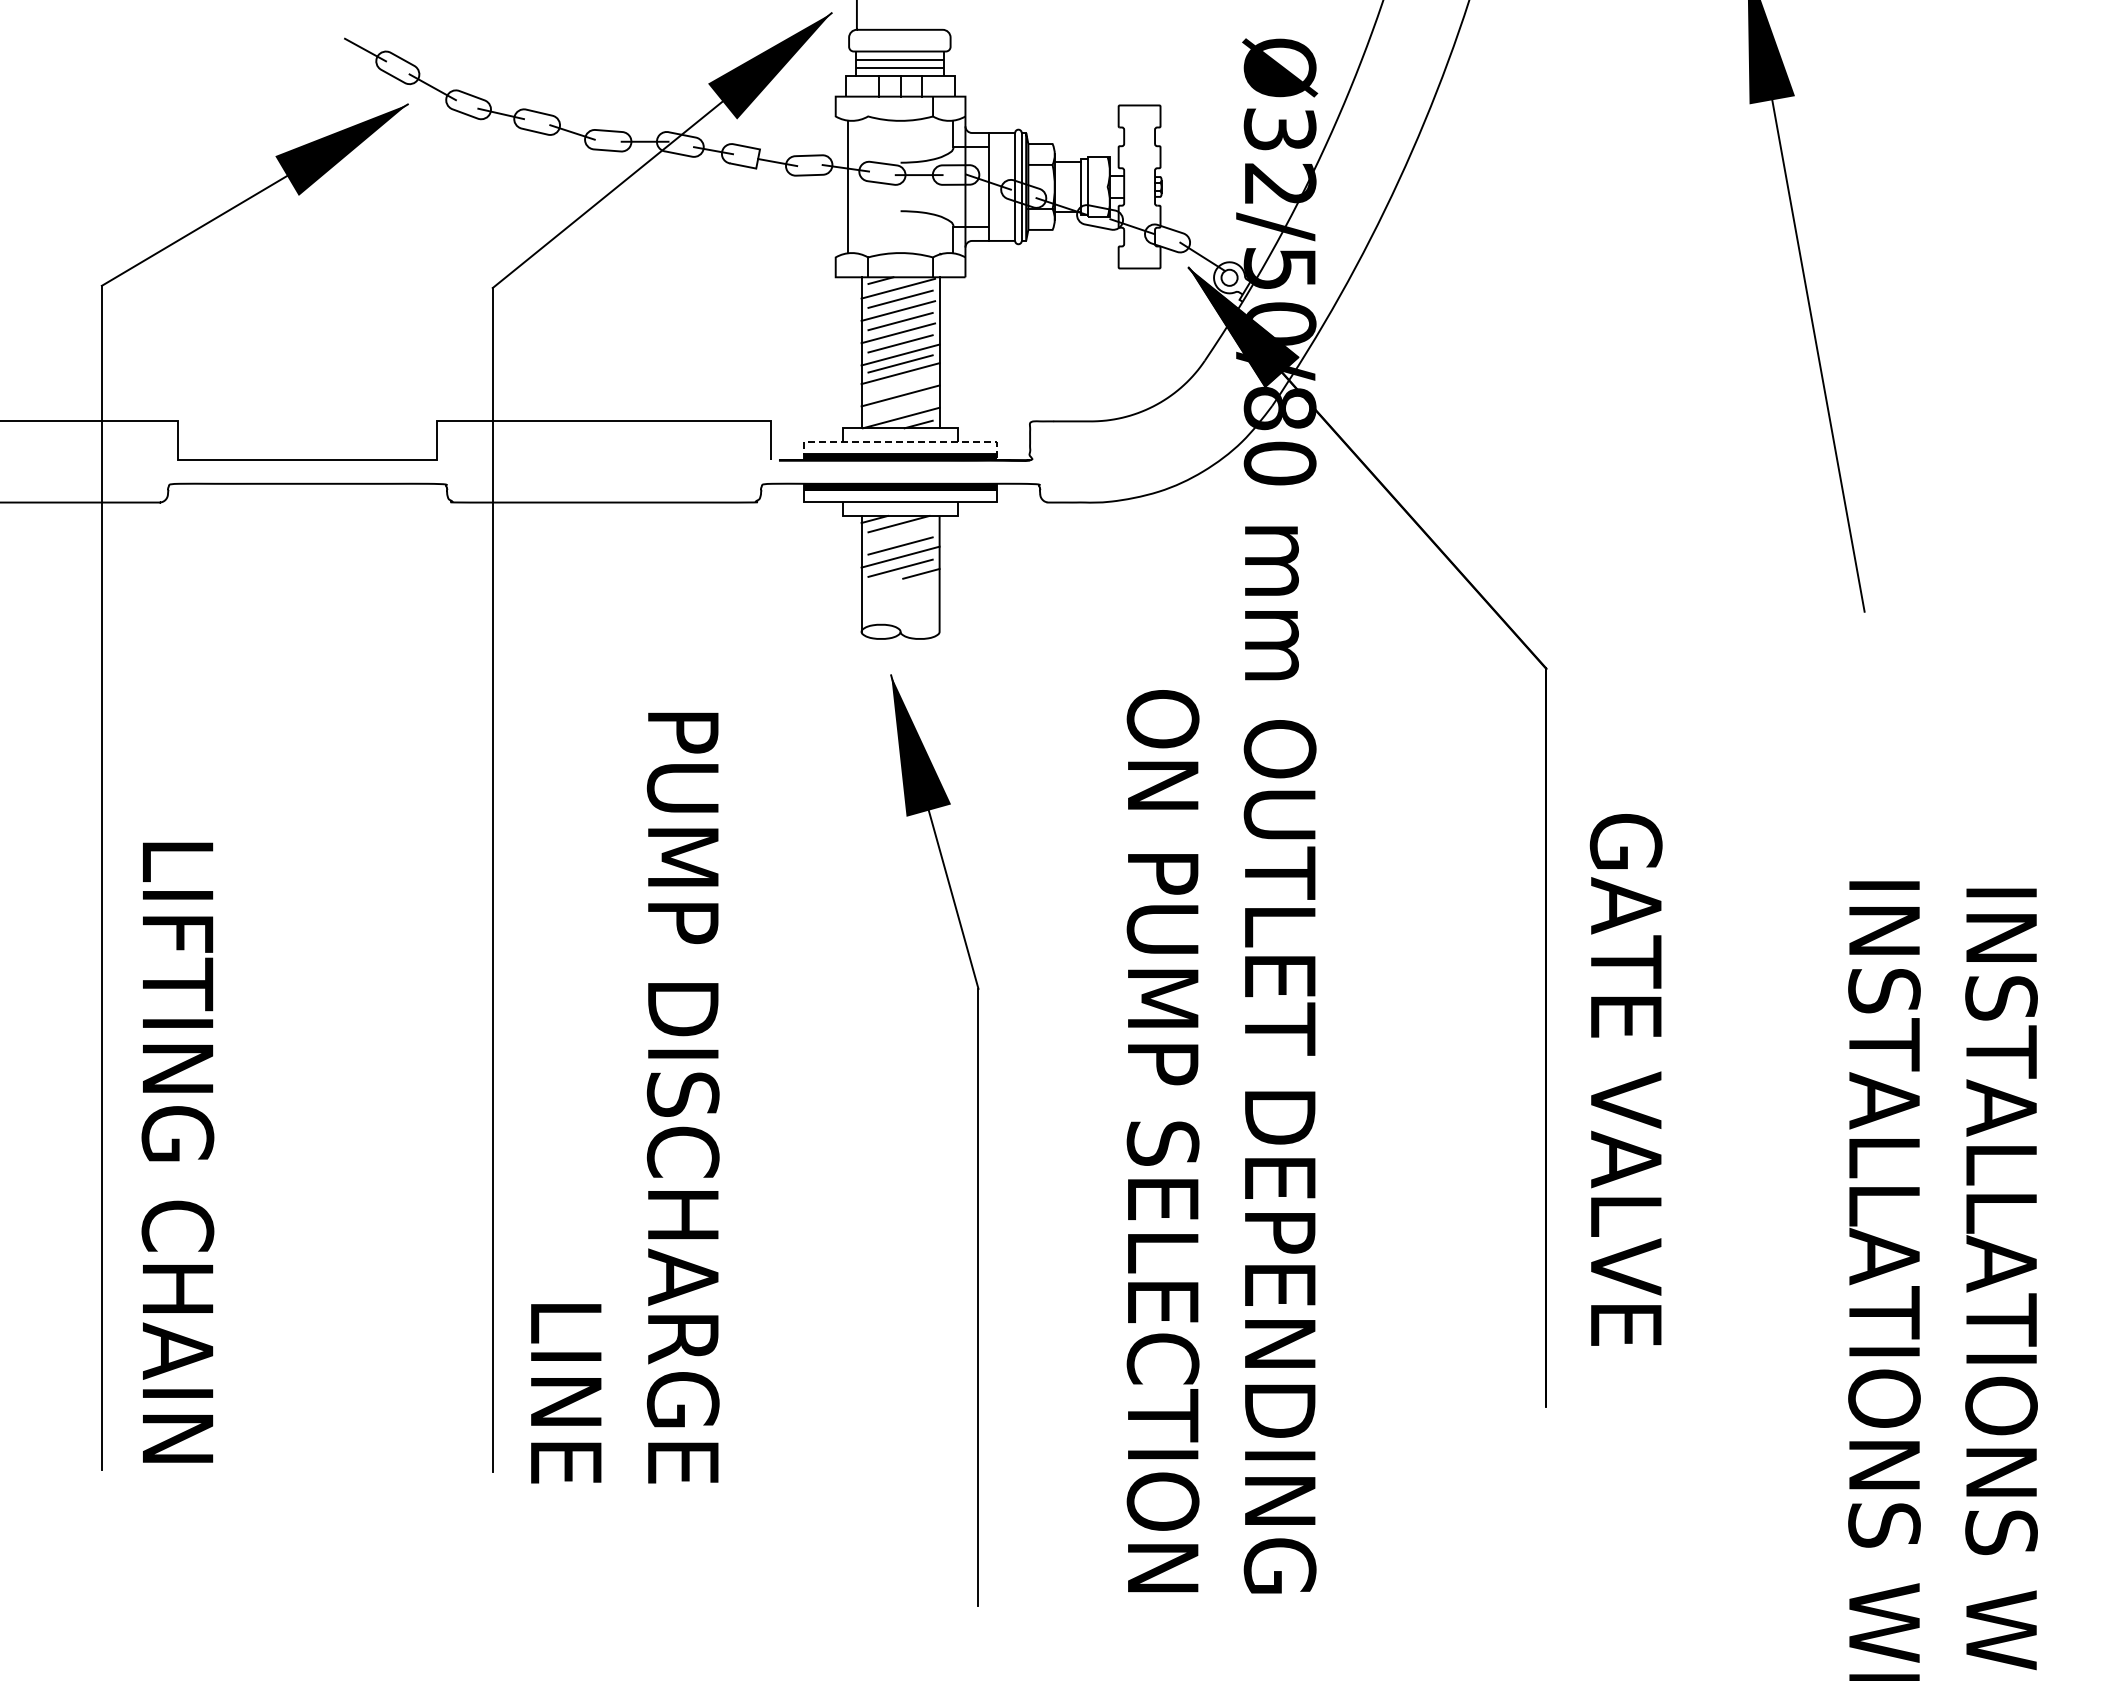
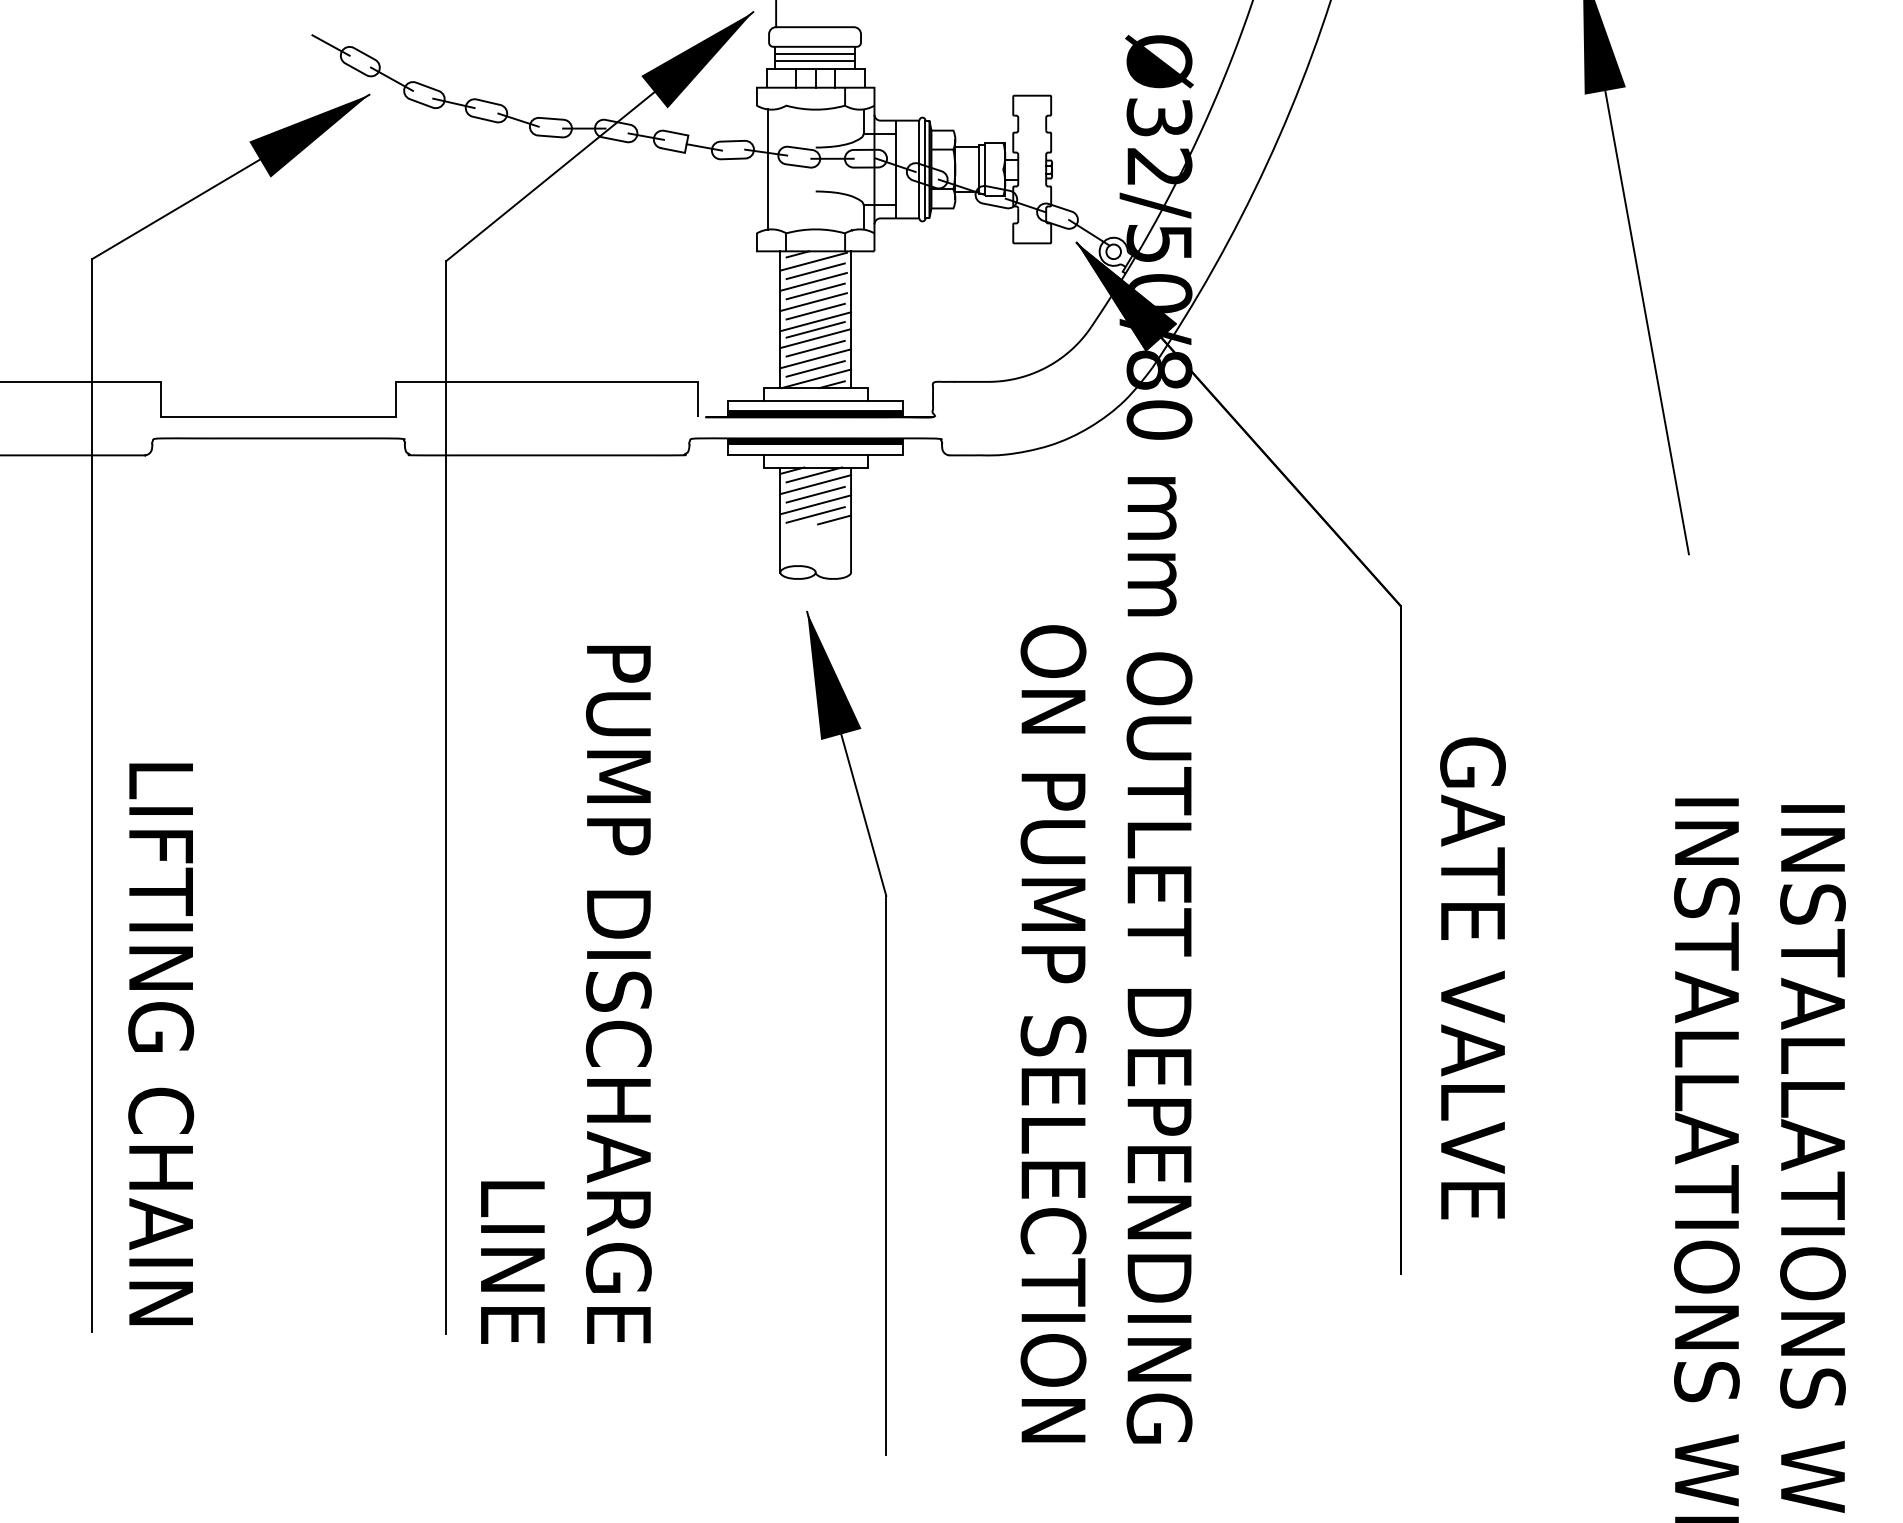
line: (900, 384) -> (815, 348), added
line: (900, 406) -> (815, 368), added
line: (901, 442) -> (816, 400), dashed -> solid
line: (900, 534) -> (815, 484), added

